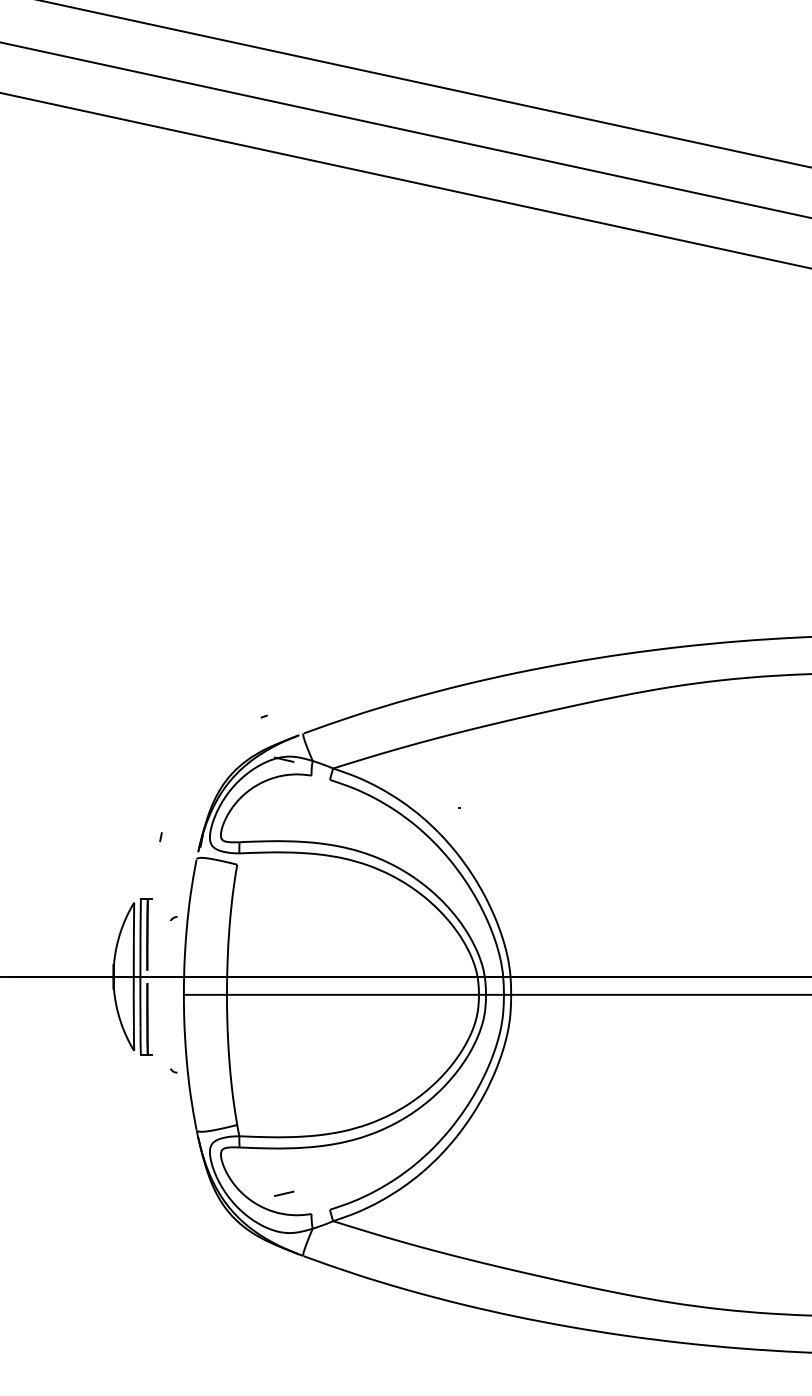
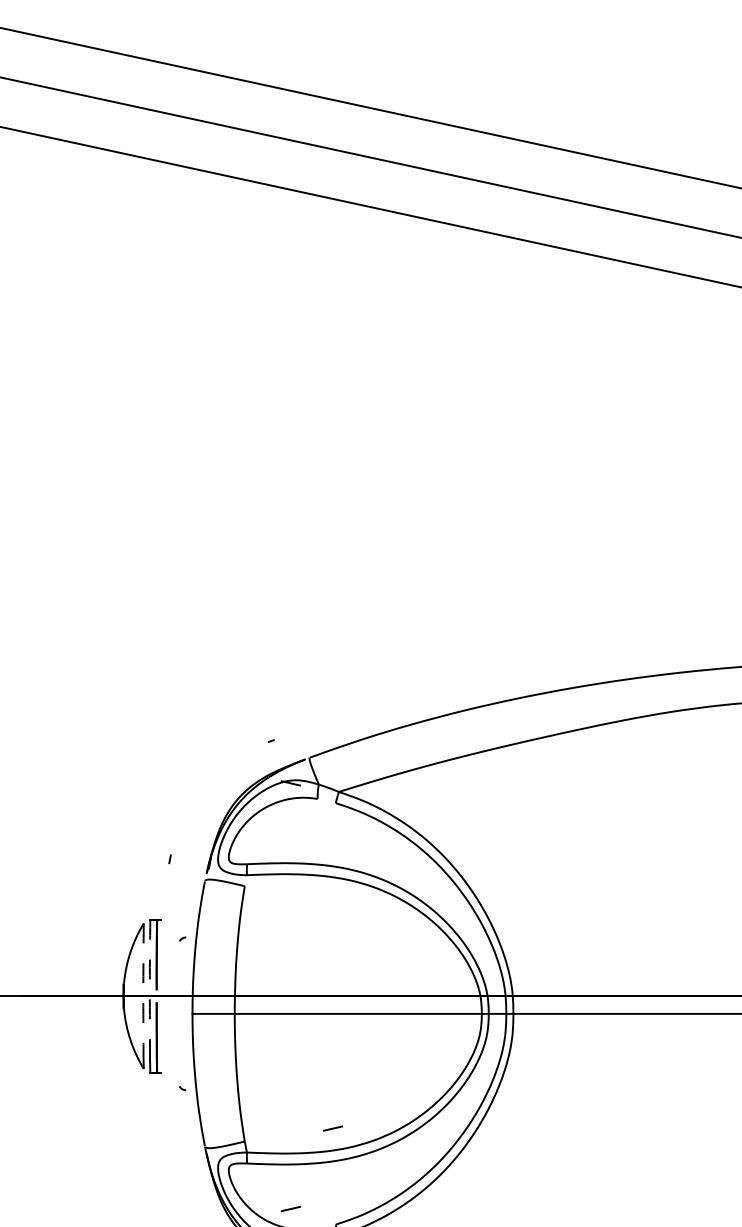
arc: (140, 963) -> (149, 983), solid -> dashed
arc: (133, 964) -> (143, 984), solid -> dashed
line: (327, 1111) -> (333, 1128), added

